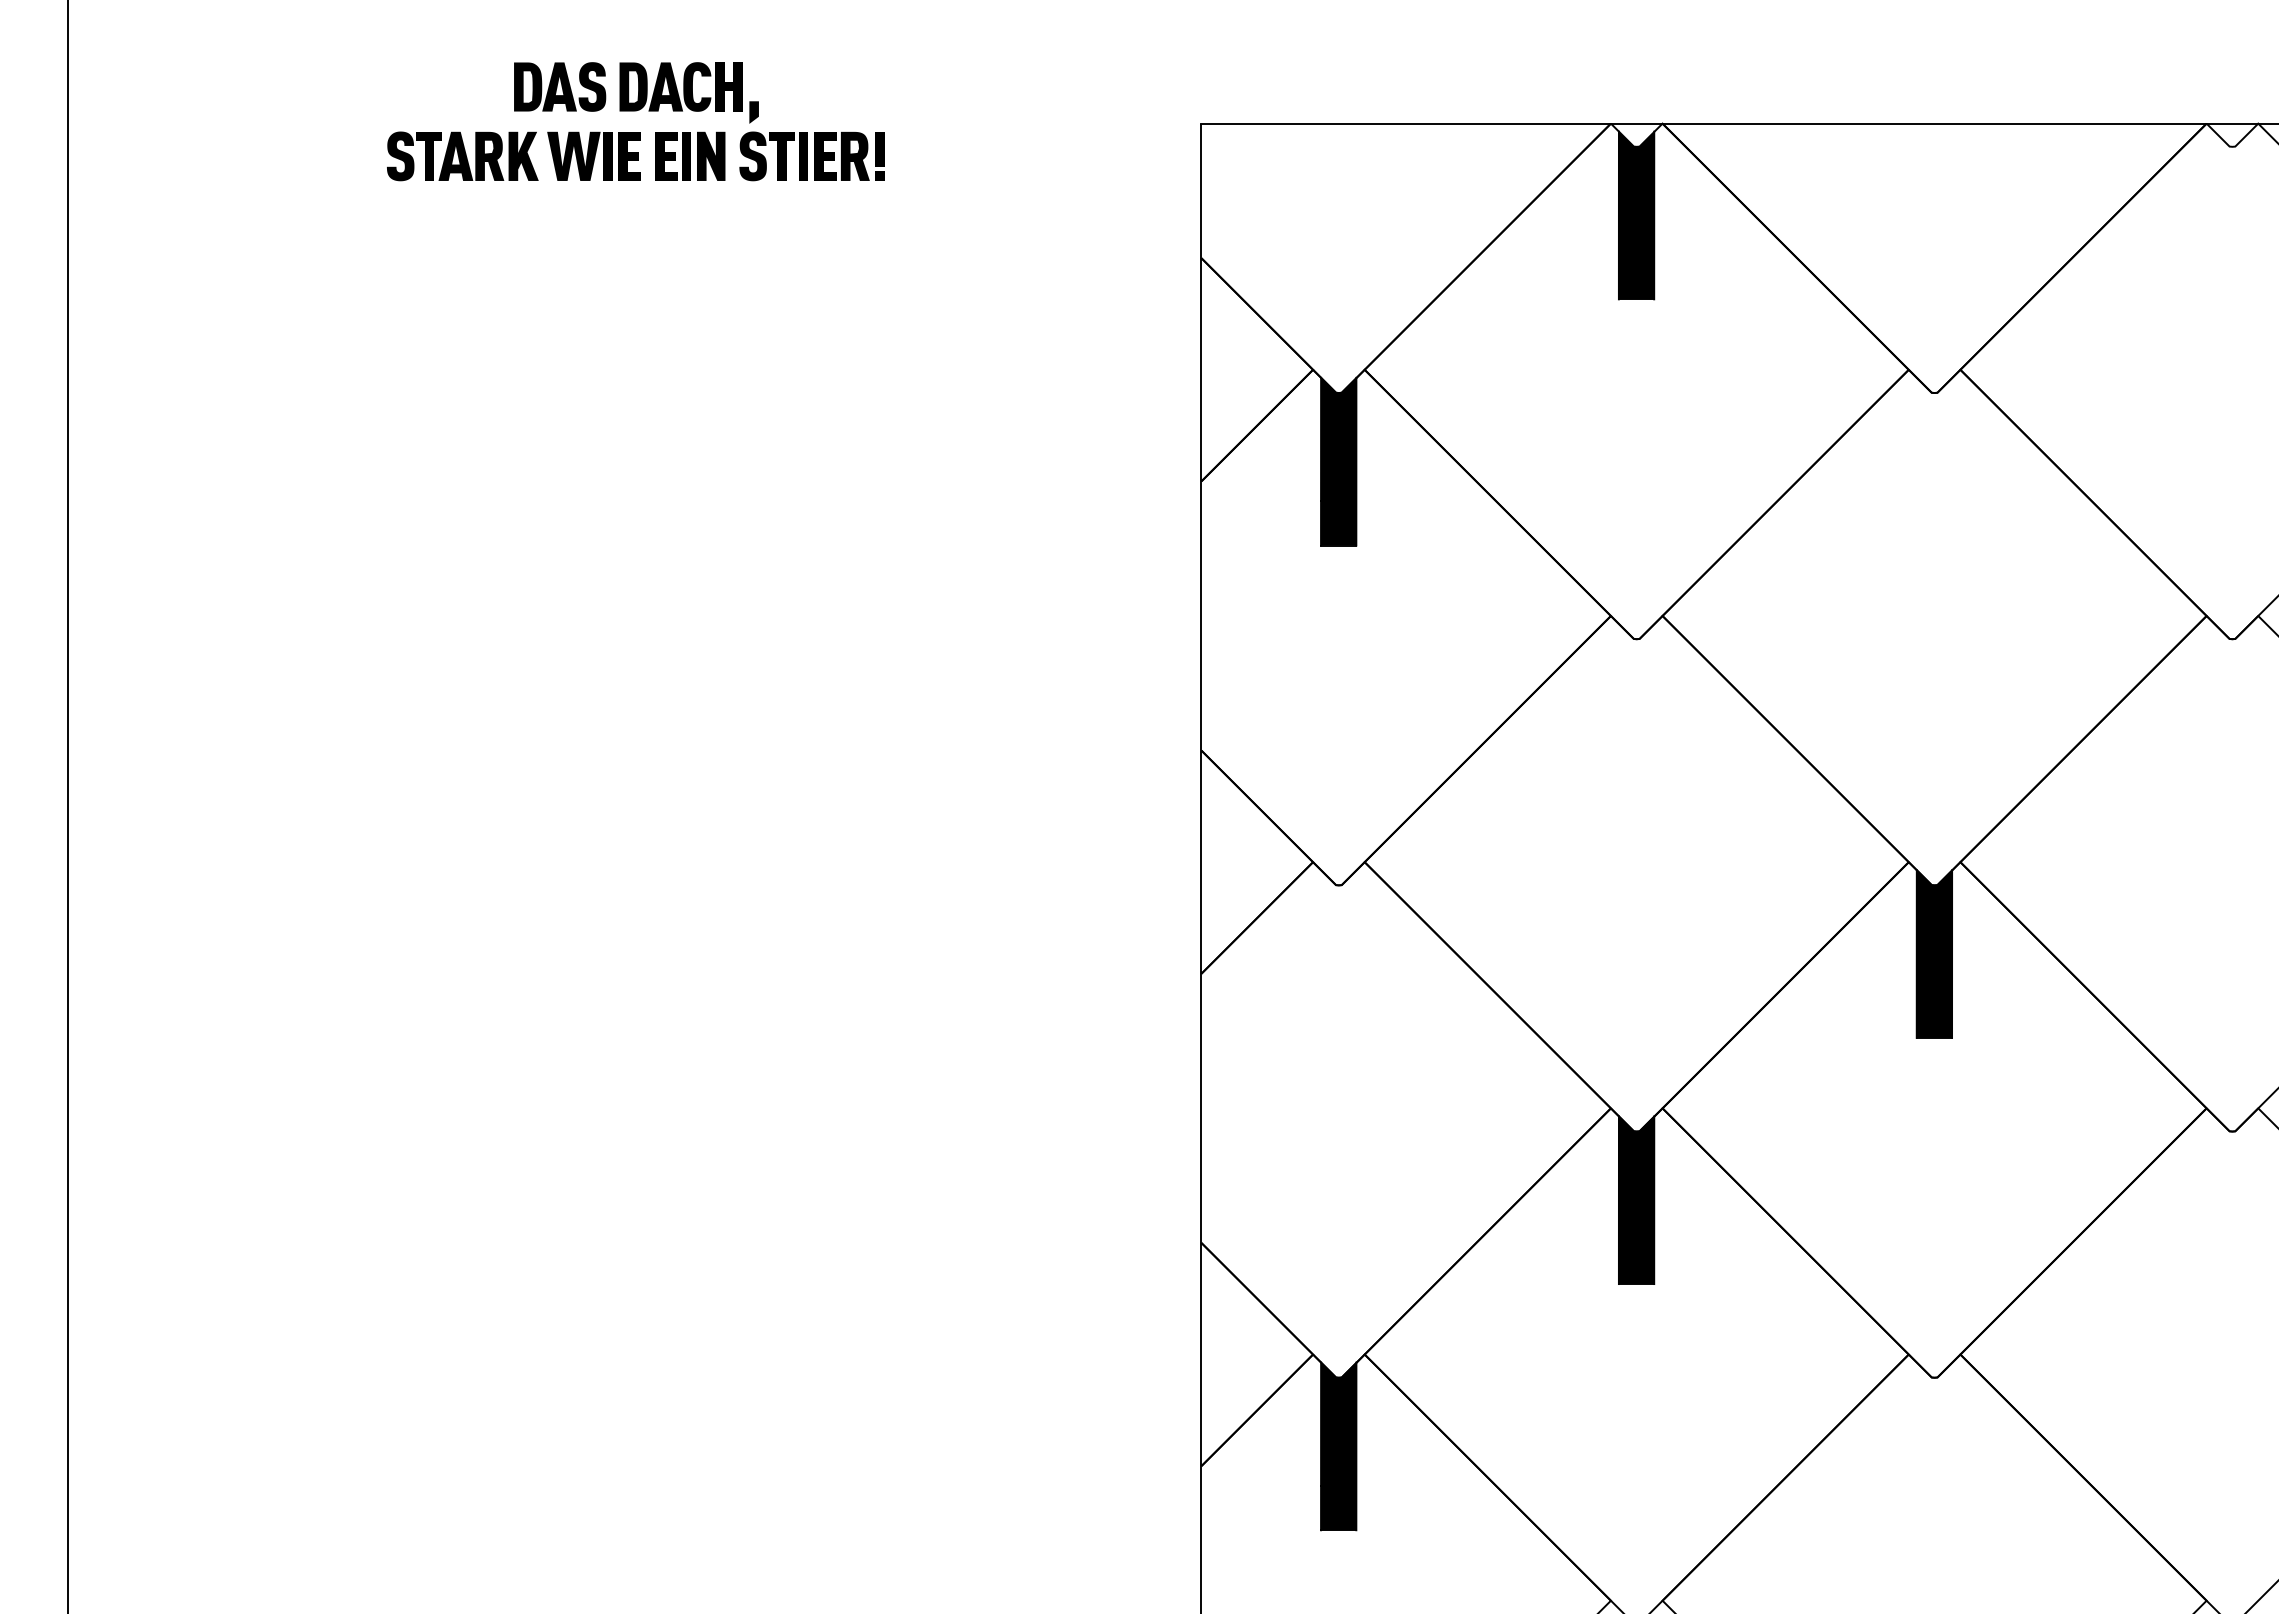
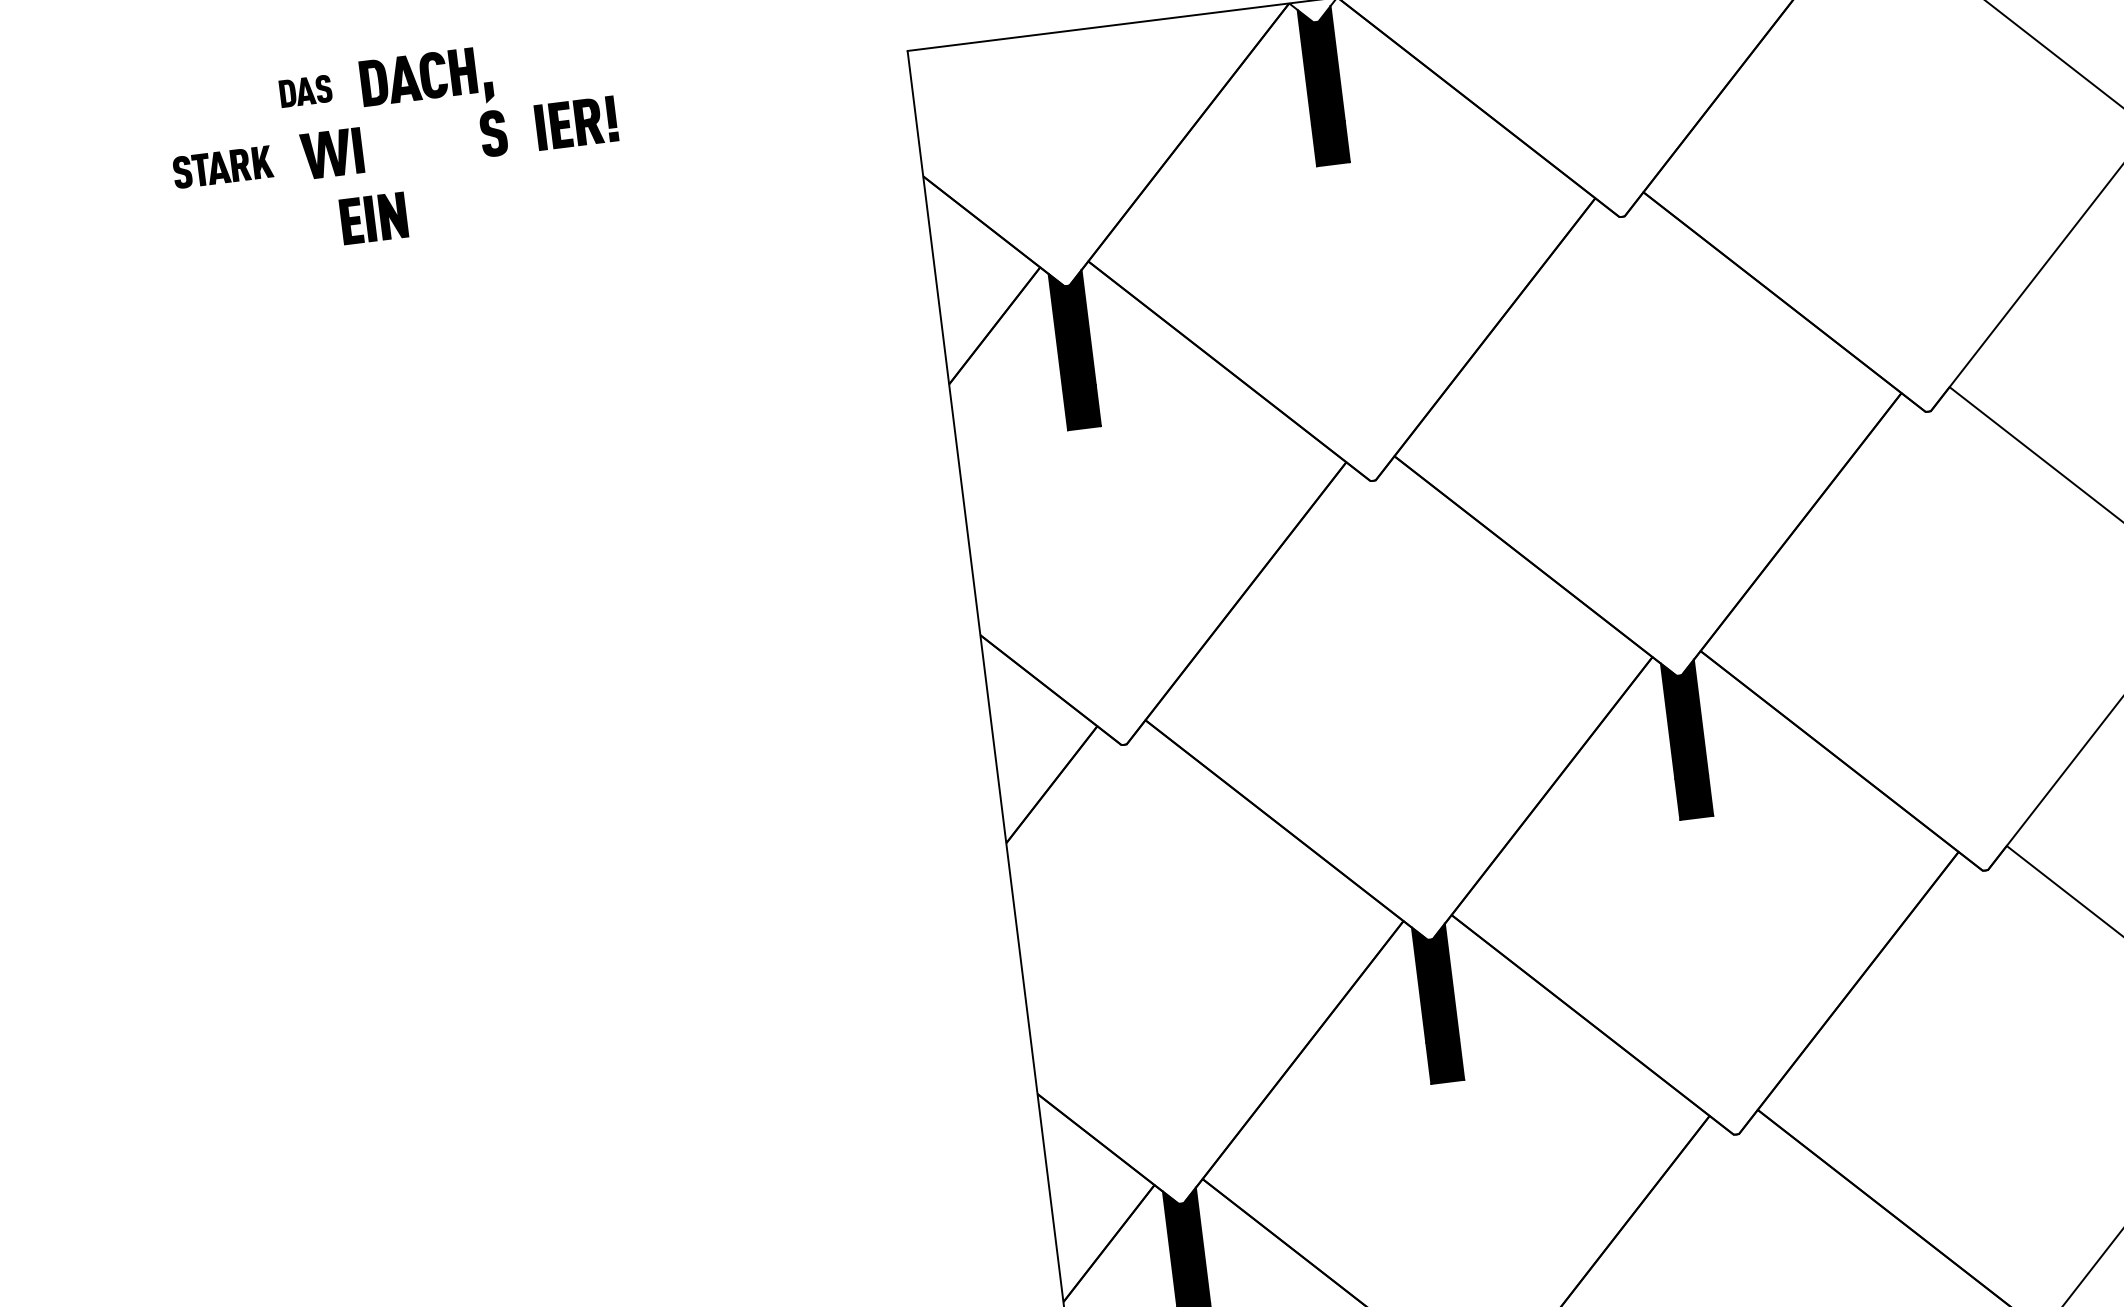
part: (560, 86) -> (306, 90), size x0.6
fill: (629, 155) -> (378, 147), removed
part: (690, 155) -> (373, 217), moved
fill: (782, 155) -> (520, 129), removed
part: (462, 156) -> (222, 167), size x0.7

